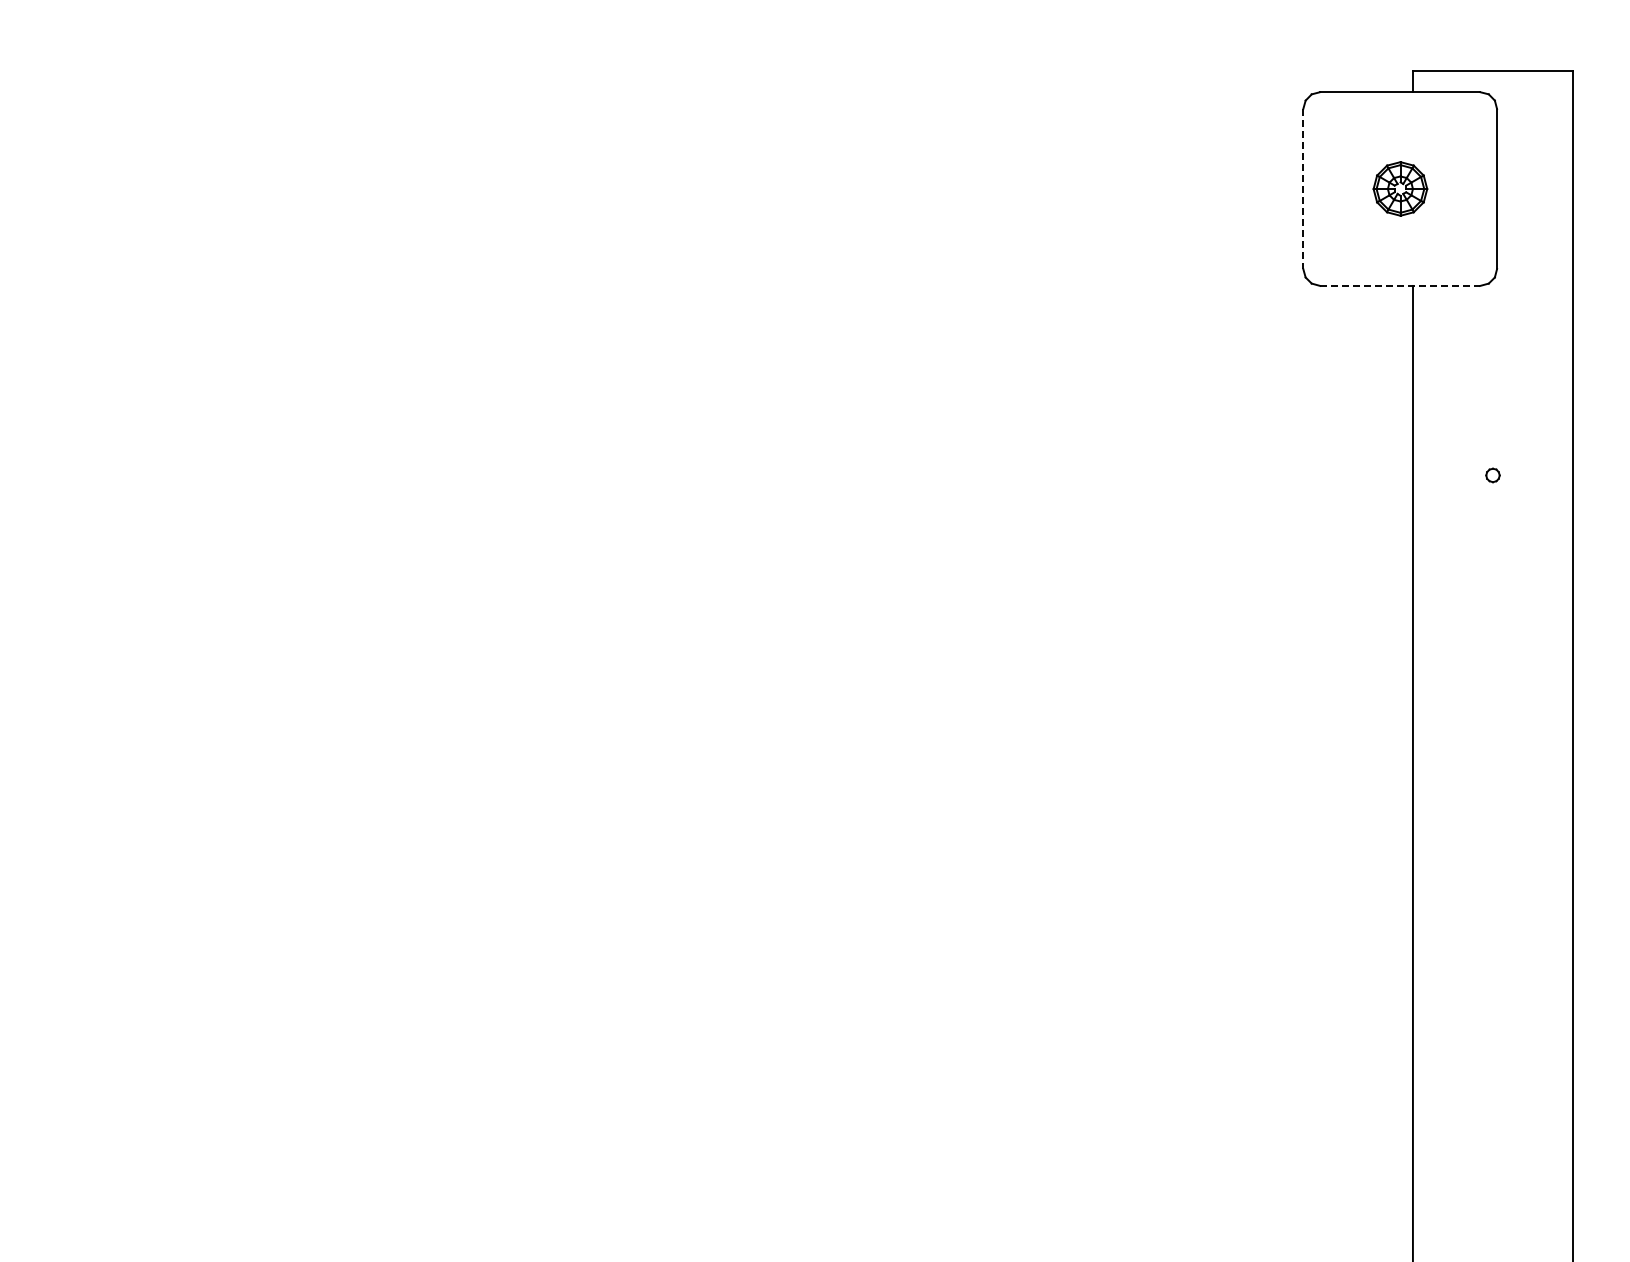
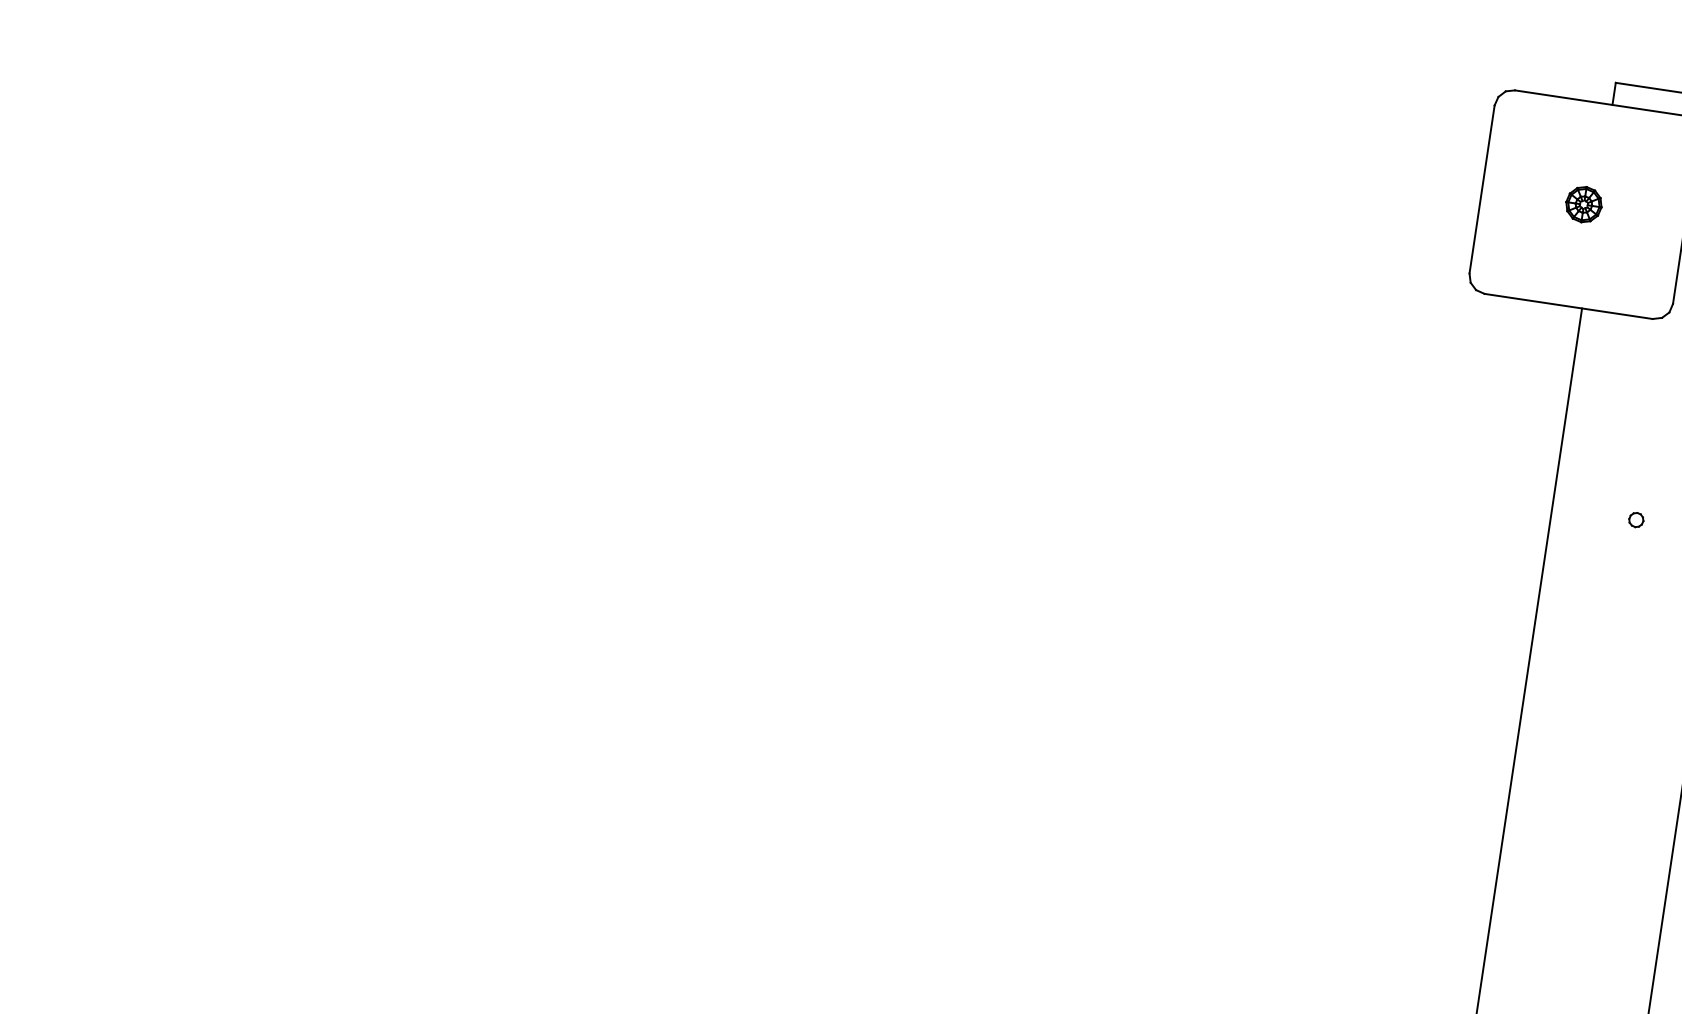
part: (1399, 188) -> (1583, 204), size x0.62
line: (1303, 189) -> (1482, 189), dashed -> solid
line: (1400, 285) -> (1569, 306), dashed -> solid

